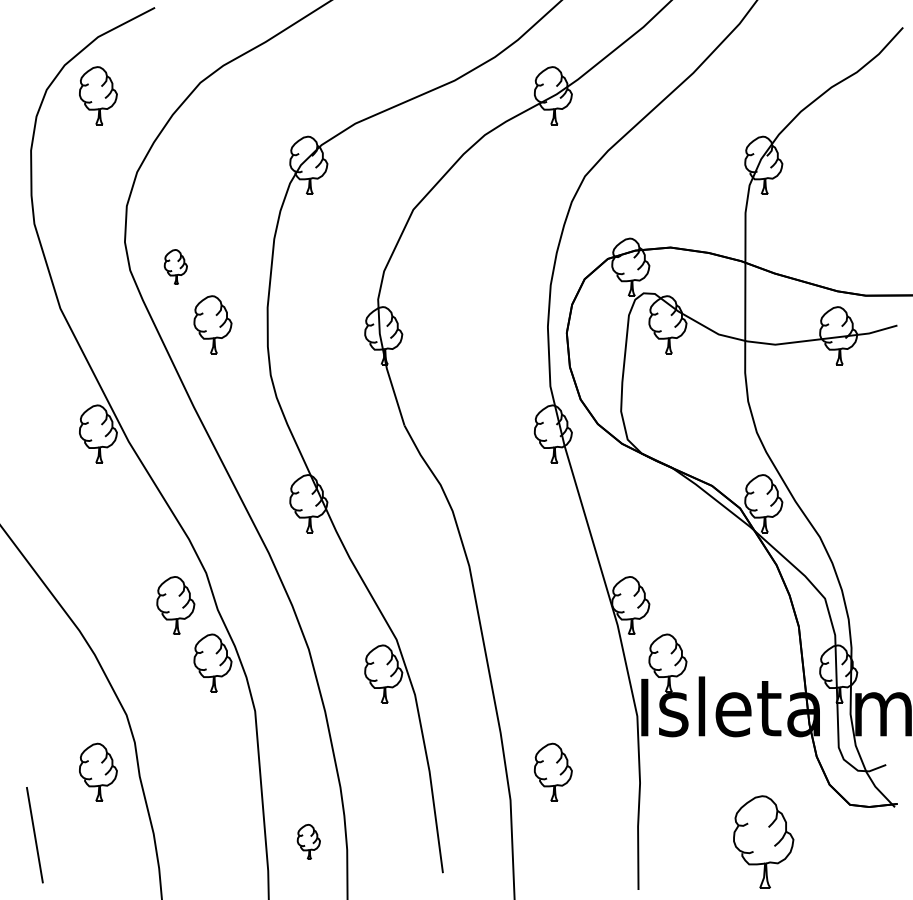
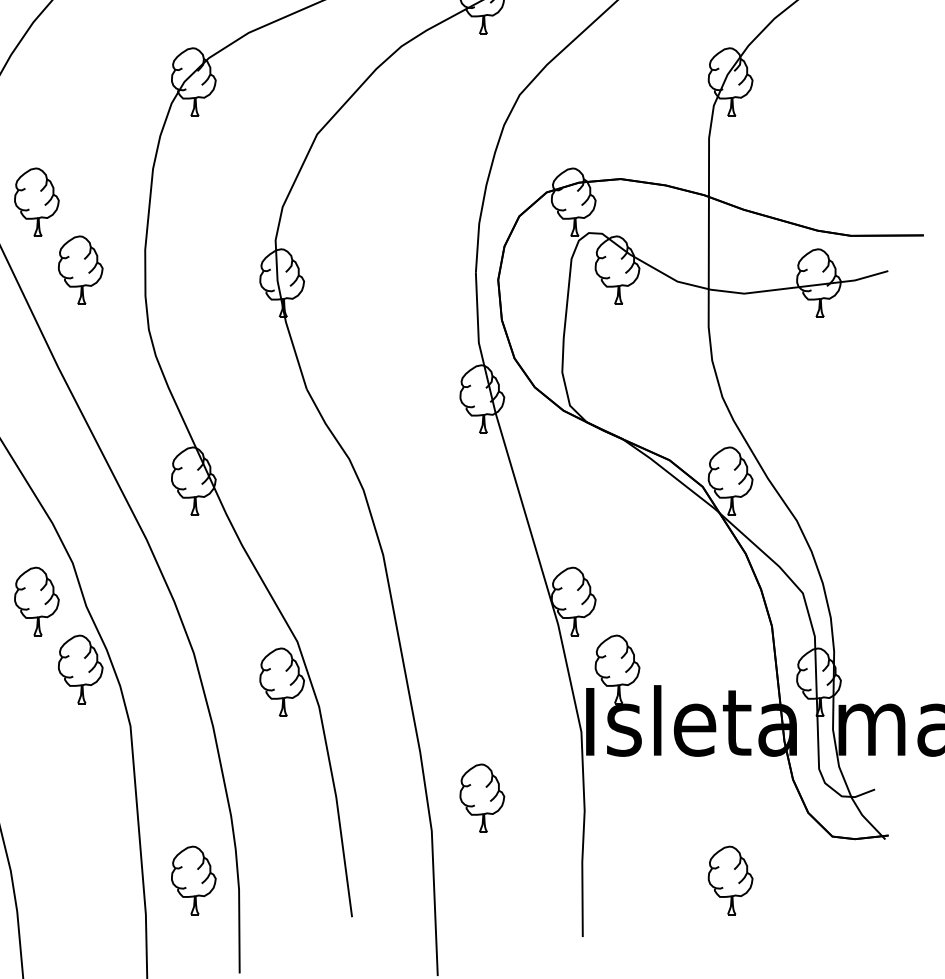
part: (175, 266) -> (36, 201), size x1.67
part: (308, 841) -> (193, 879), size x1.67
part: (763, 841) -> (730, 879), size x0.62

